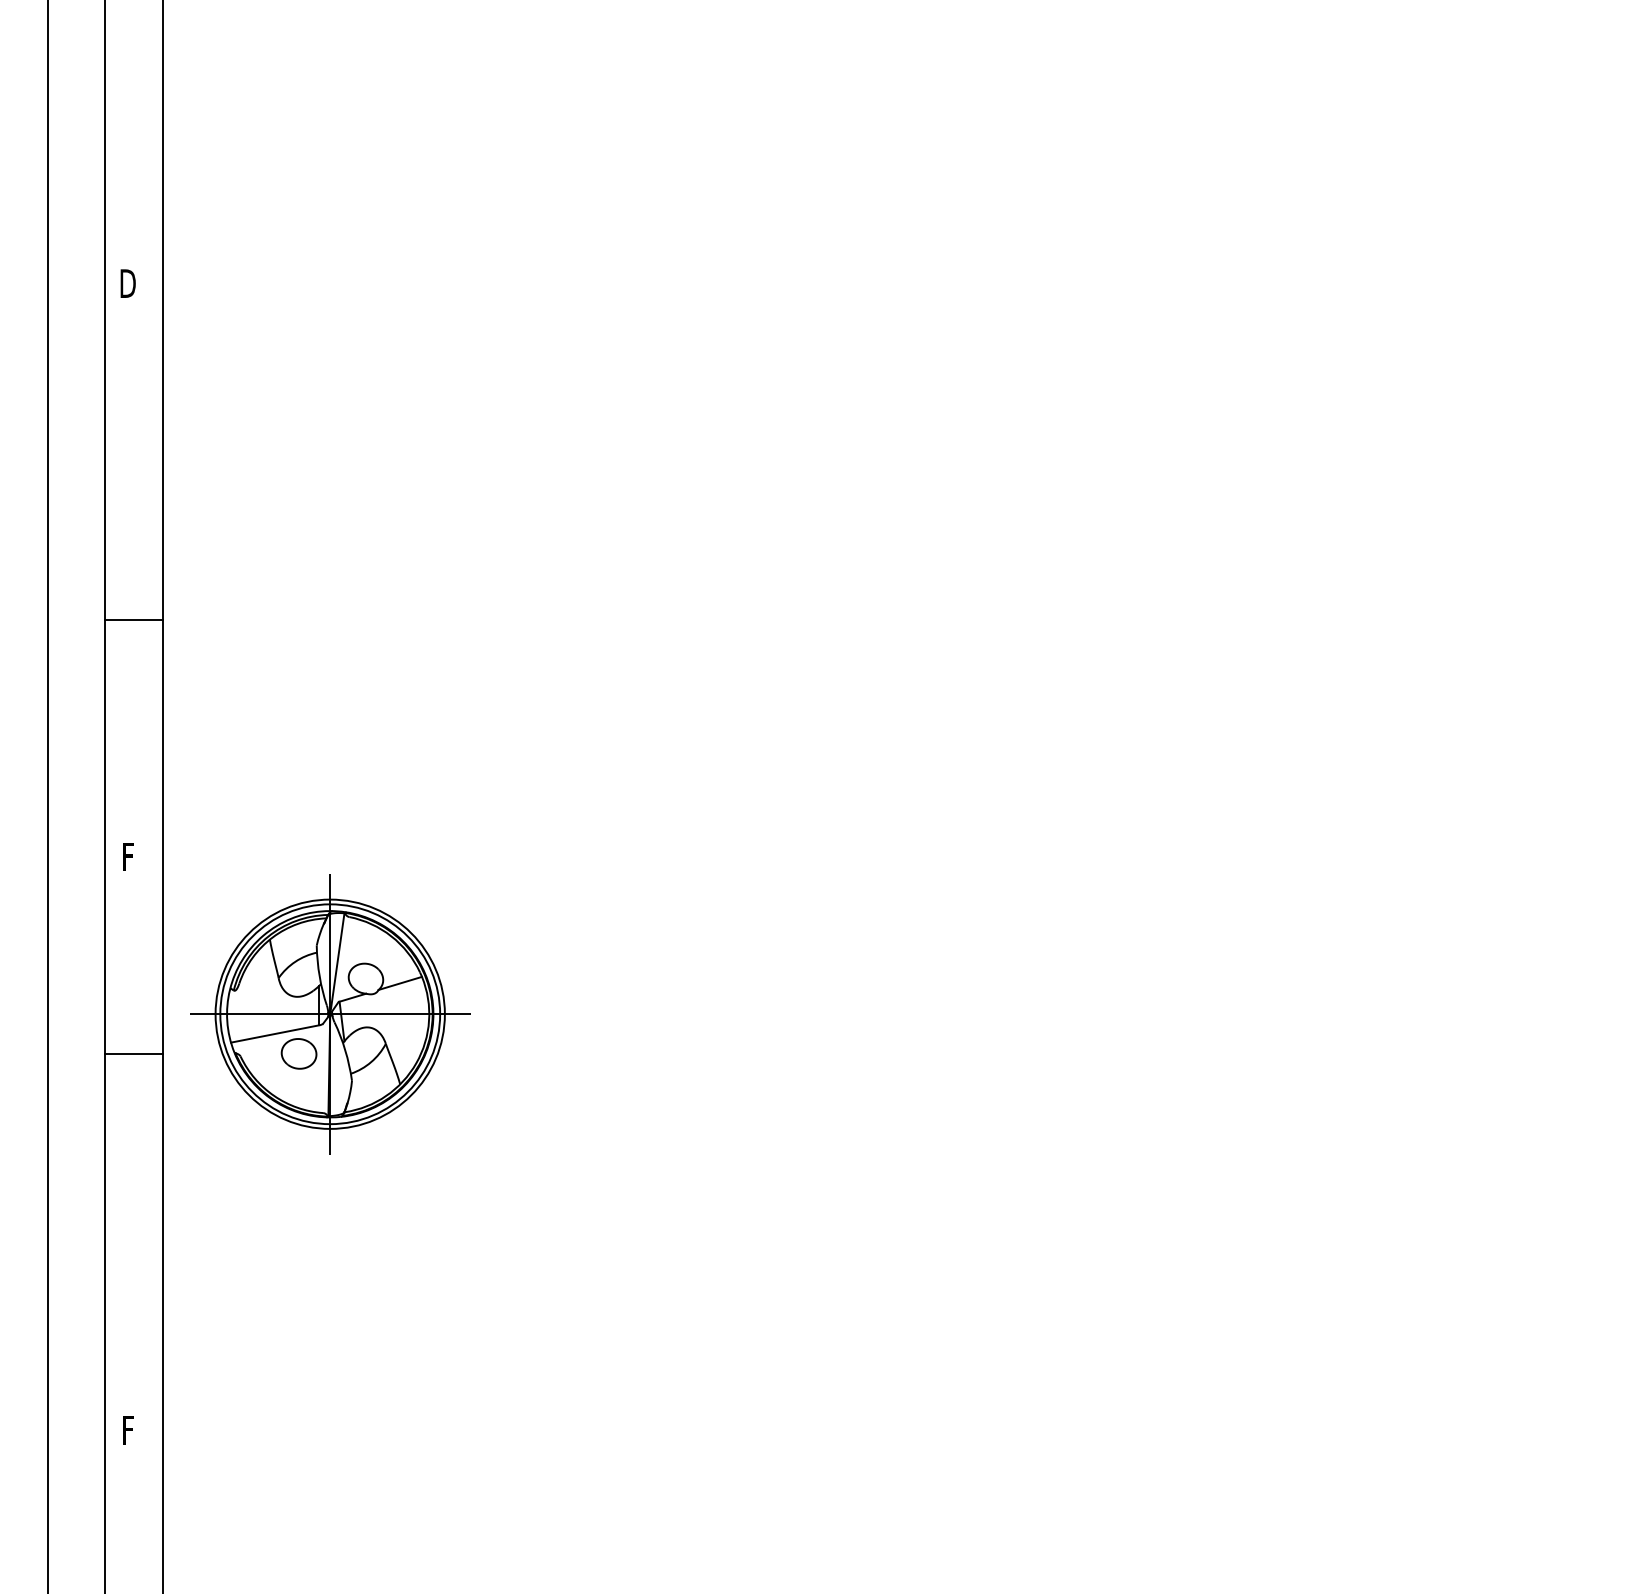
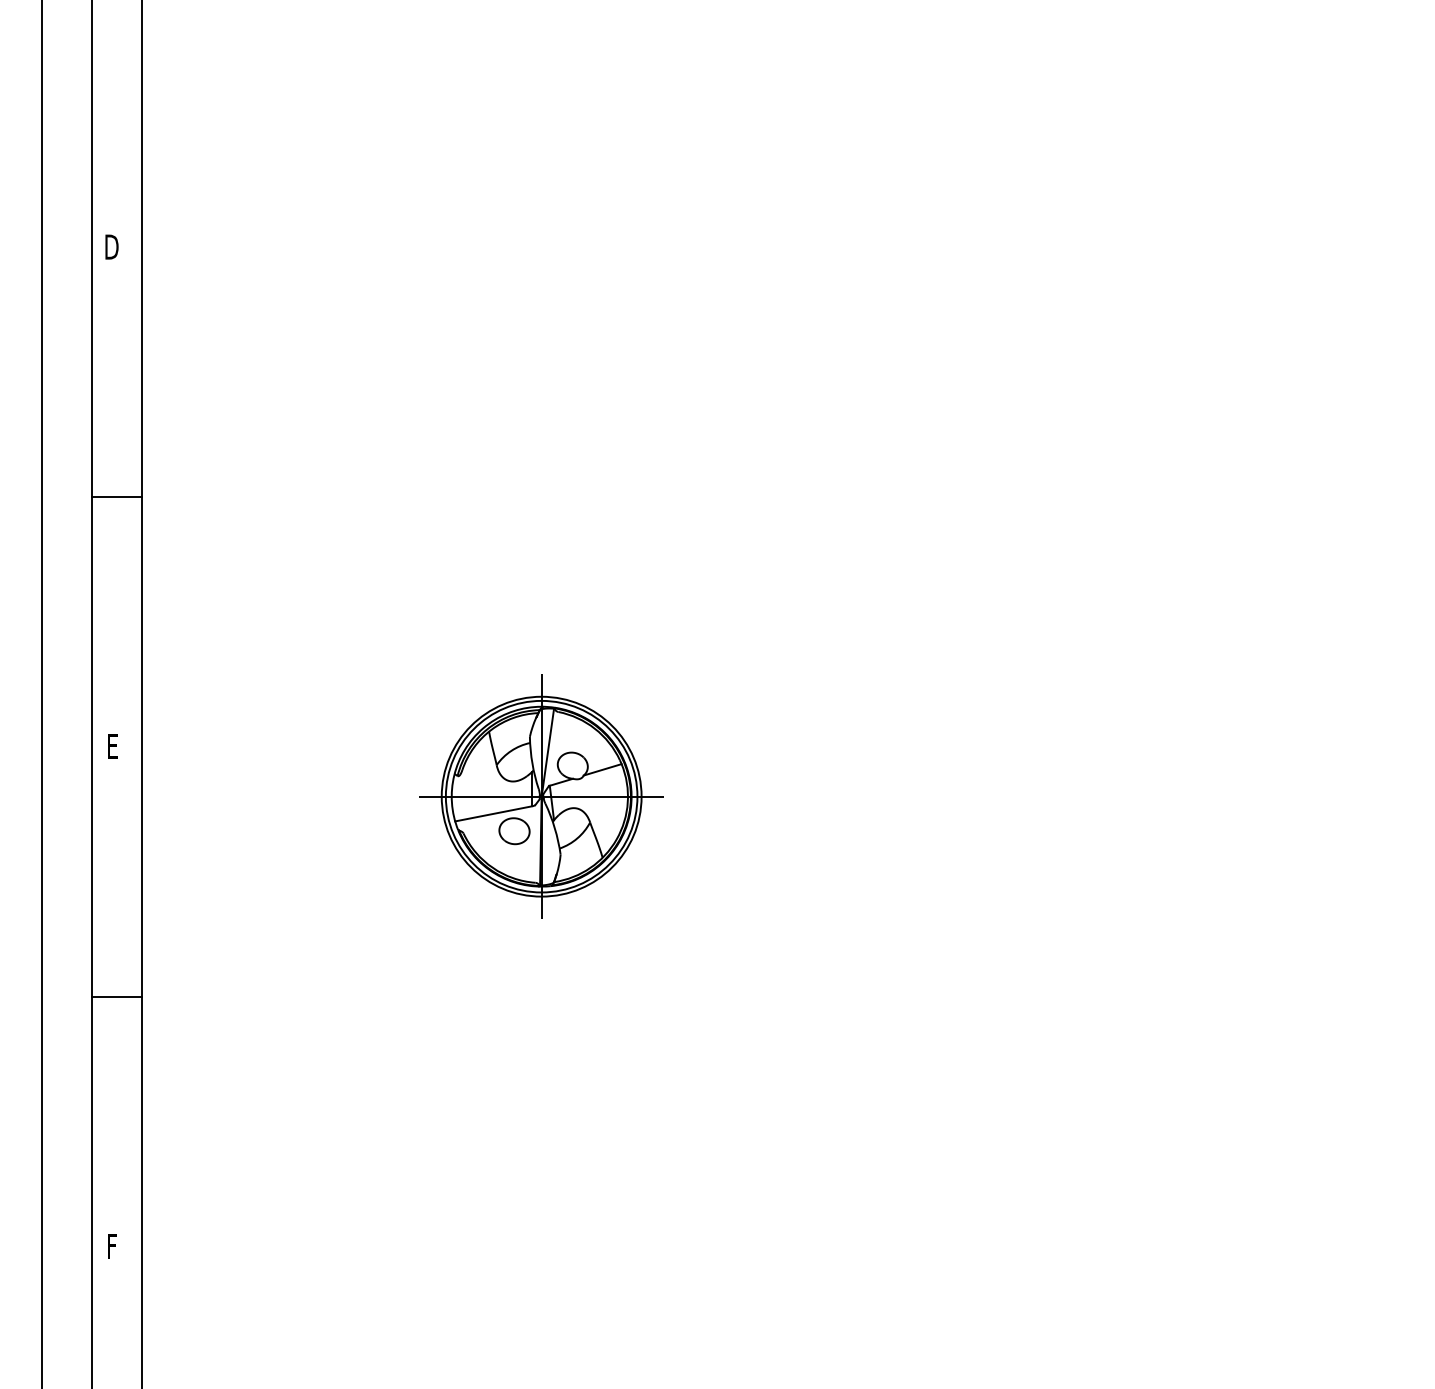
line: (133, 620) -> (116, 497), moved
text: (130, 856) -> (113, 746), F -> E
part: (330, 1014) -> (541, 796), moved
line: (133, 1053) -> (116, 996), moved

